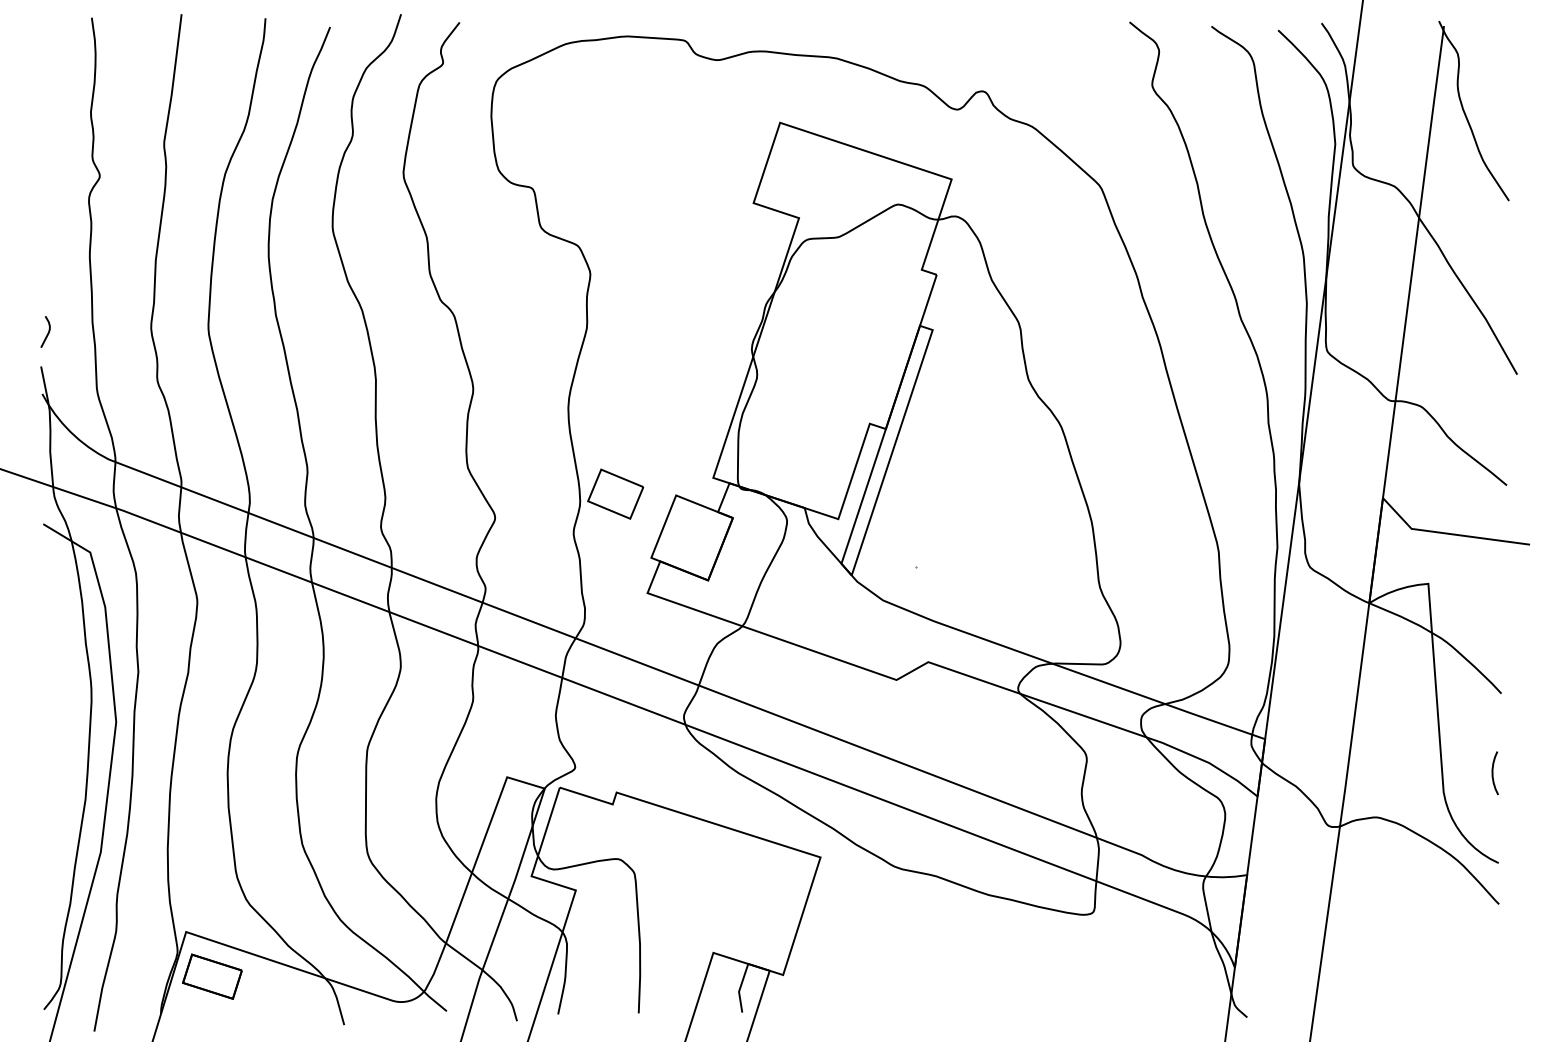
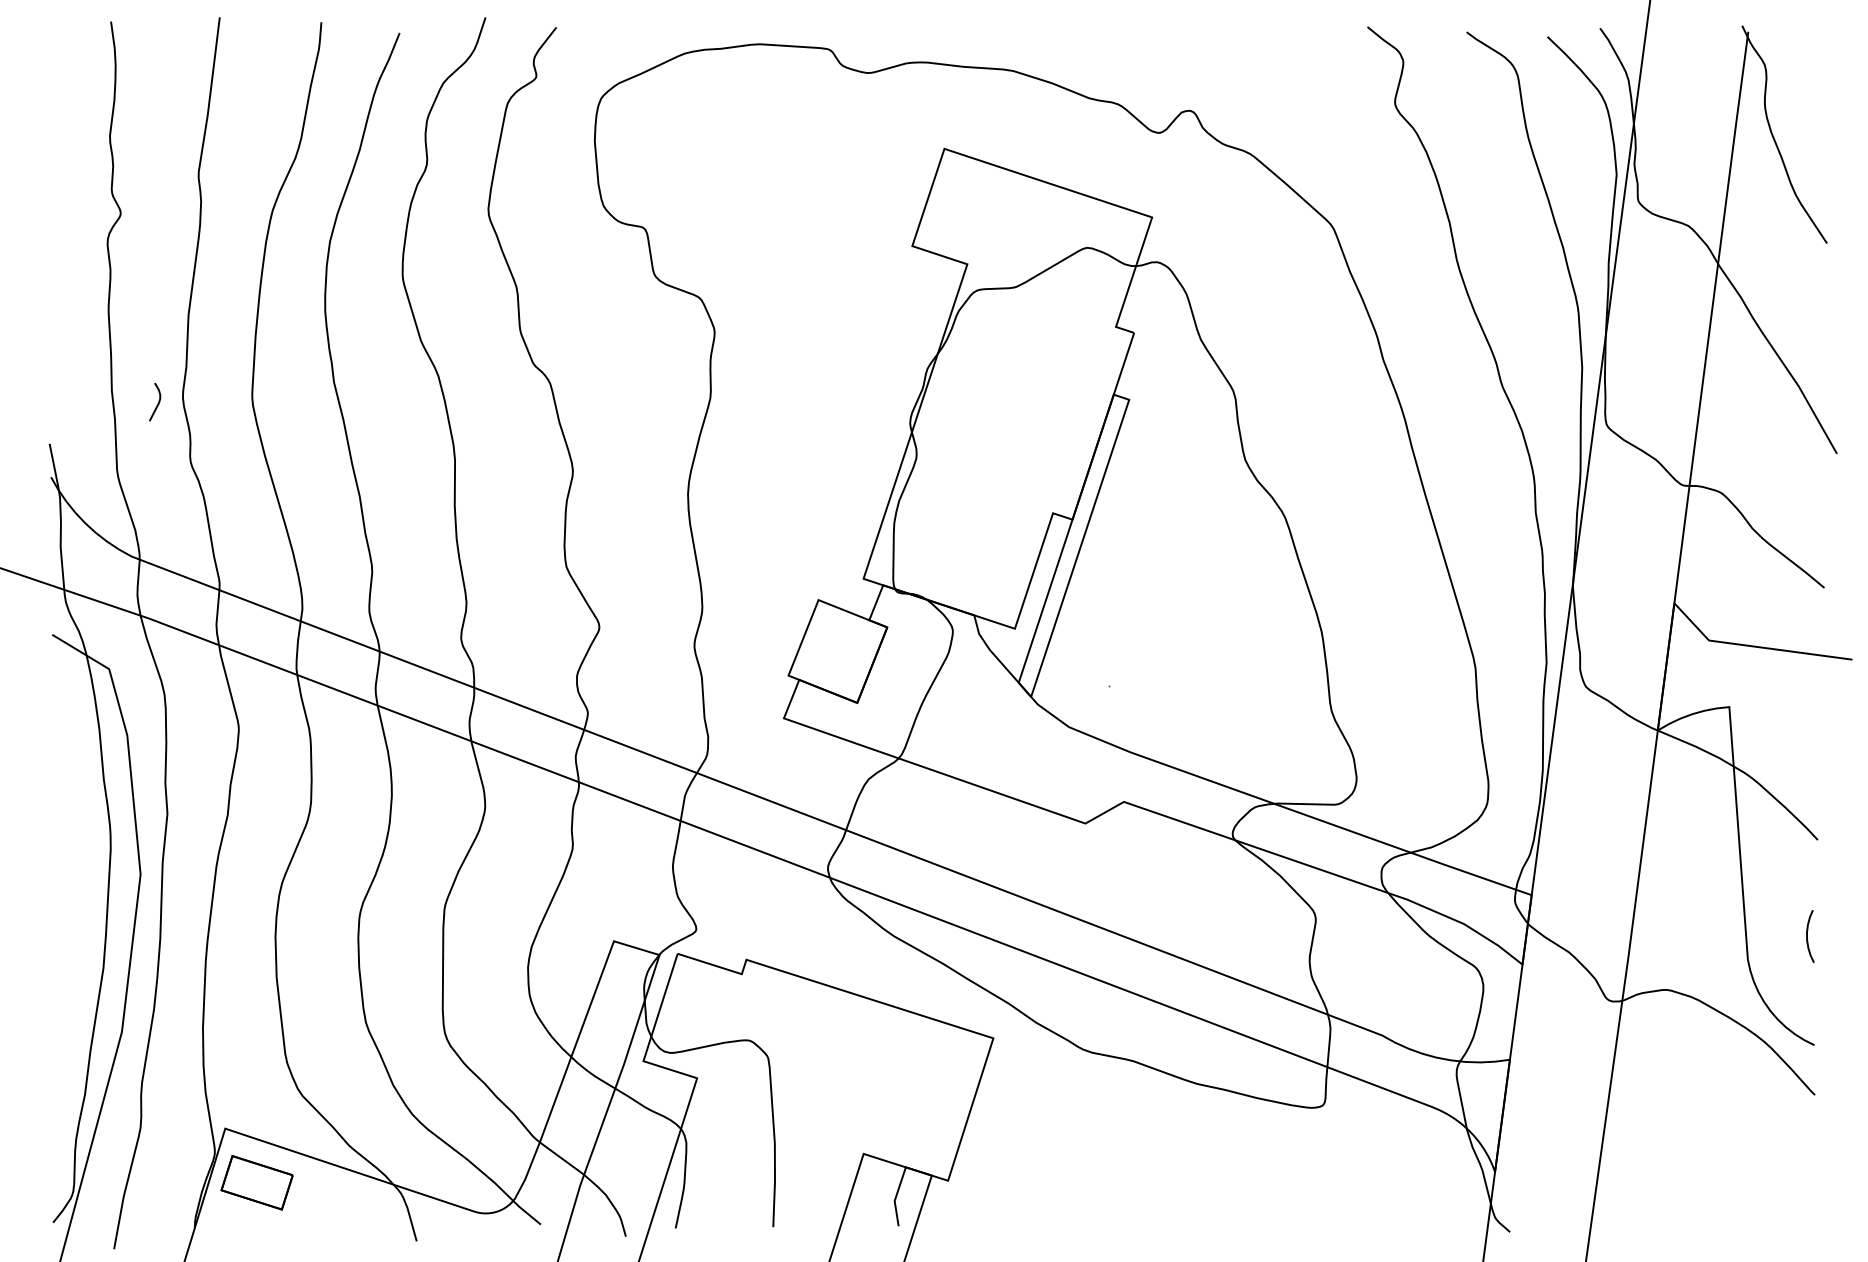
curve: (47, 333) -> (157, 403), moved
part: (615, 494) -> (745, 598), removed

